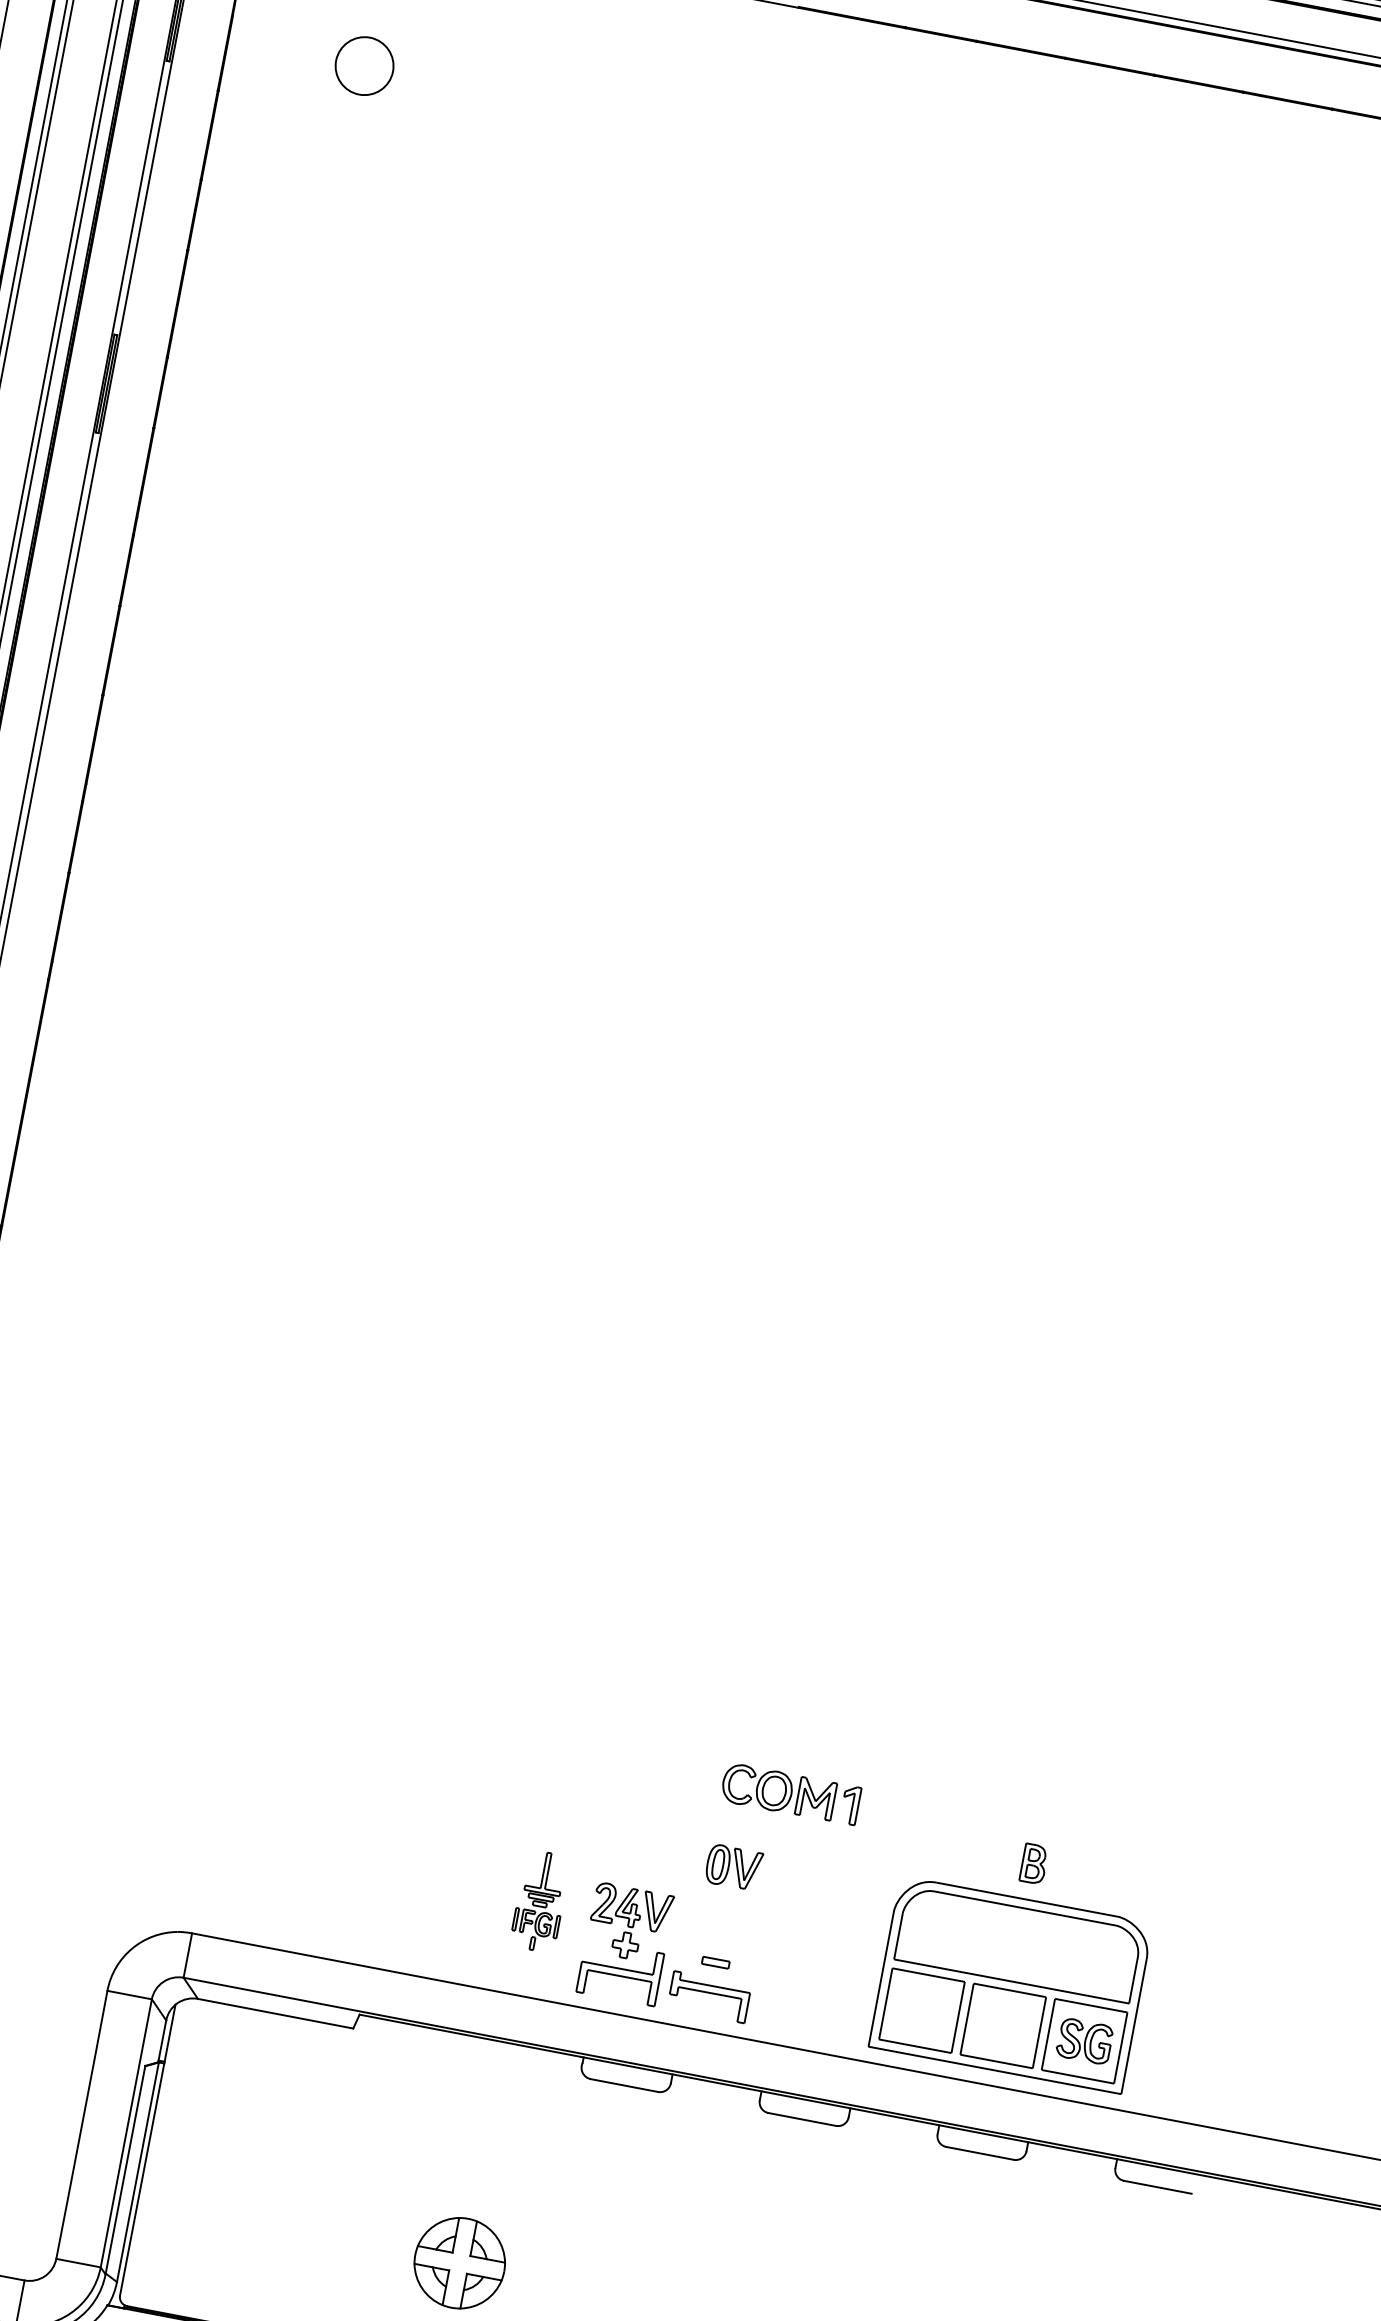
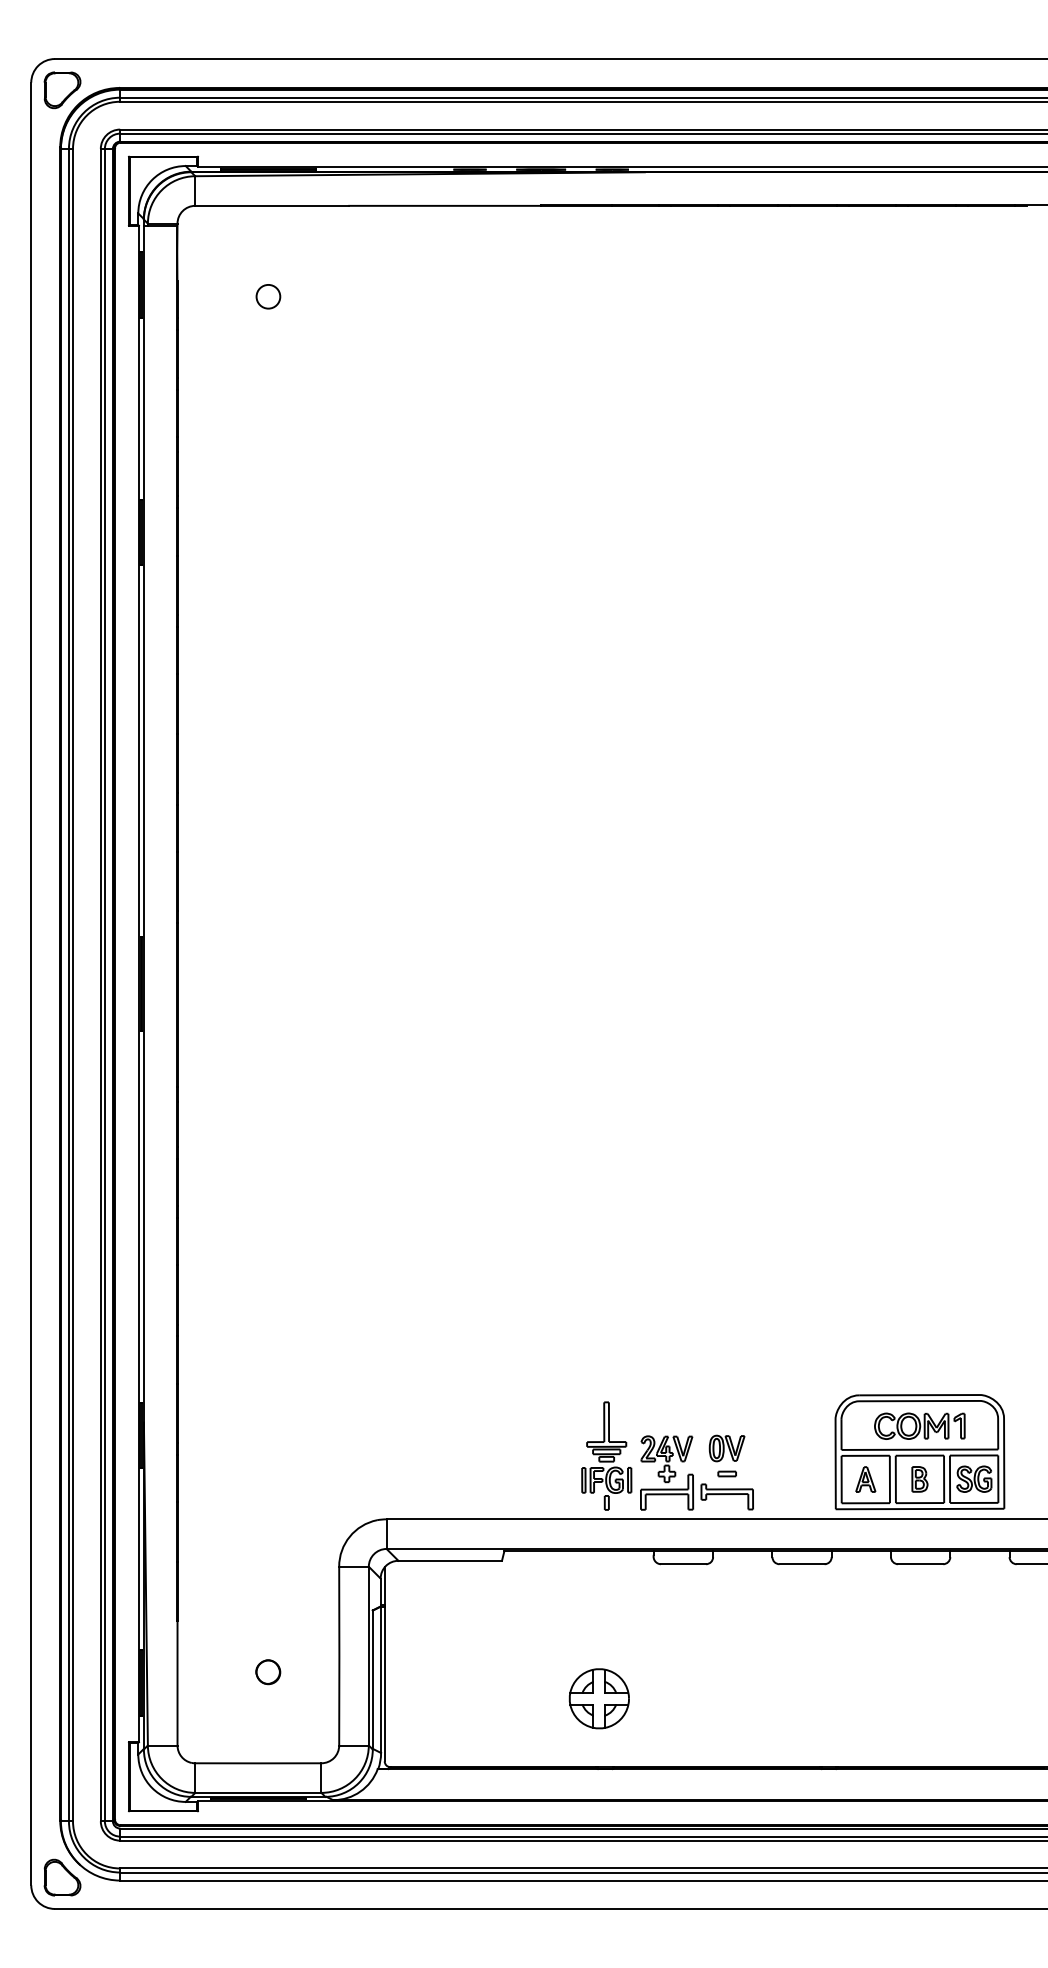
circle: (364, 65) -> (268, 296), size x0.62
part: (790, 1792) -> (919, 1425), moved
part: (1033, 1864) -> (919, 1479), moved
part: (732, 1867) -> (726, 1448), moved
part: (540, 1900) -> (606, 1455), size x1.67
part: (921, 2010) -> (865, 1479), added

